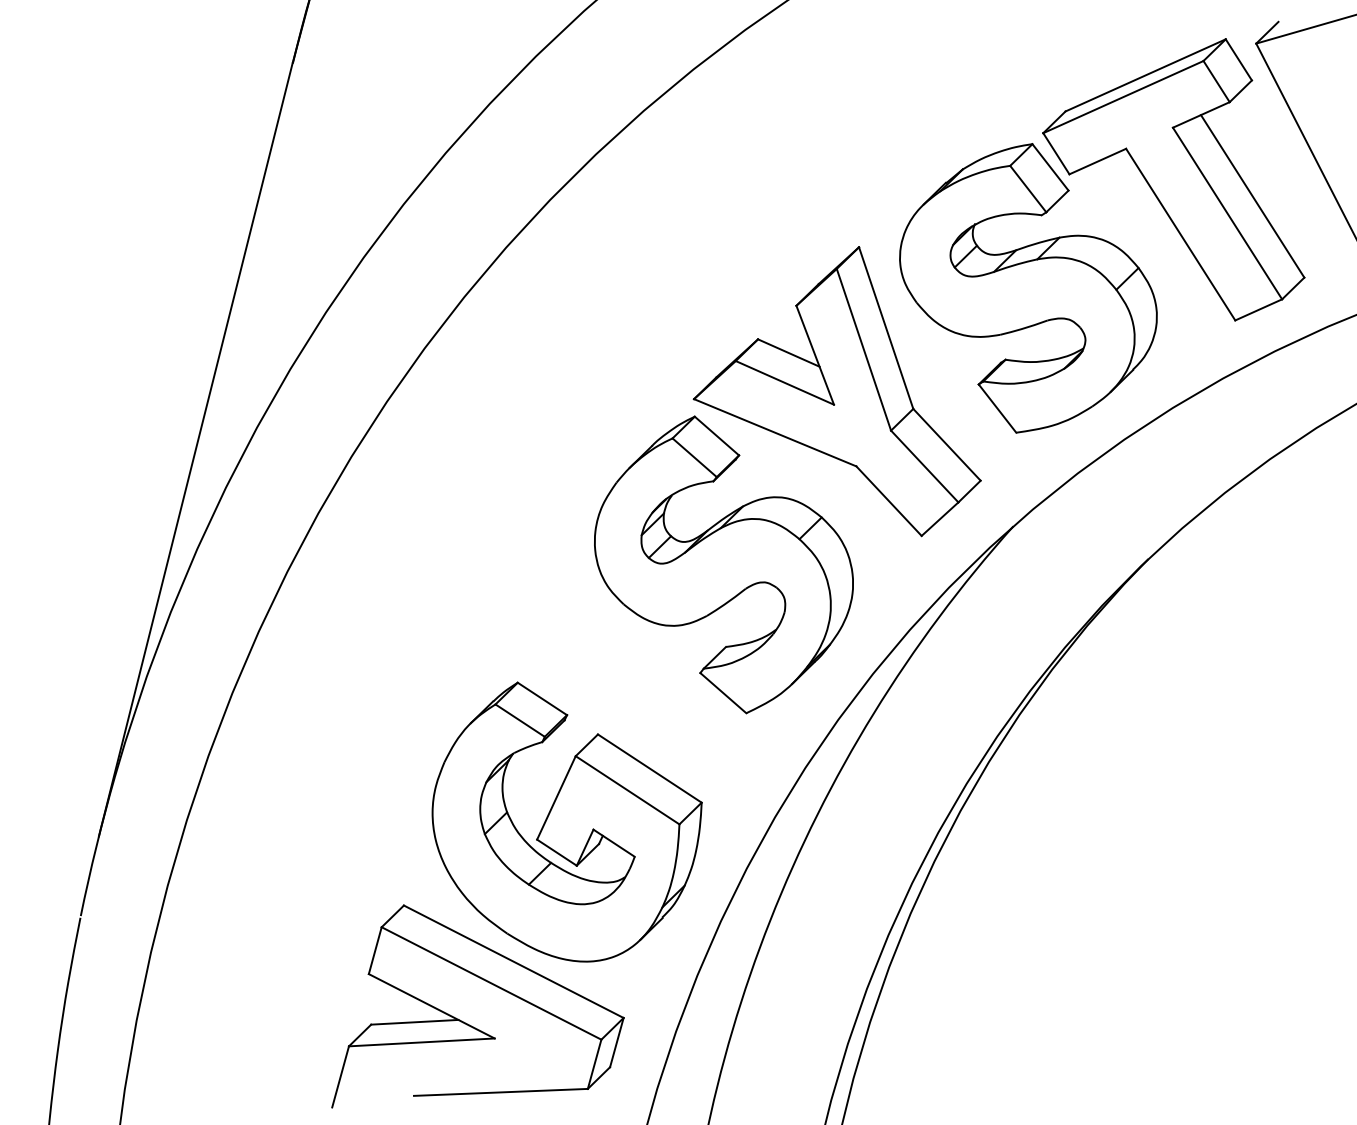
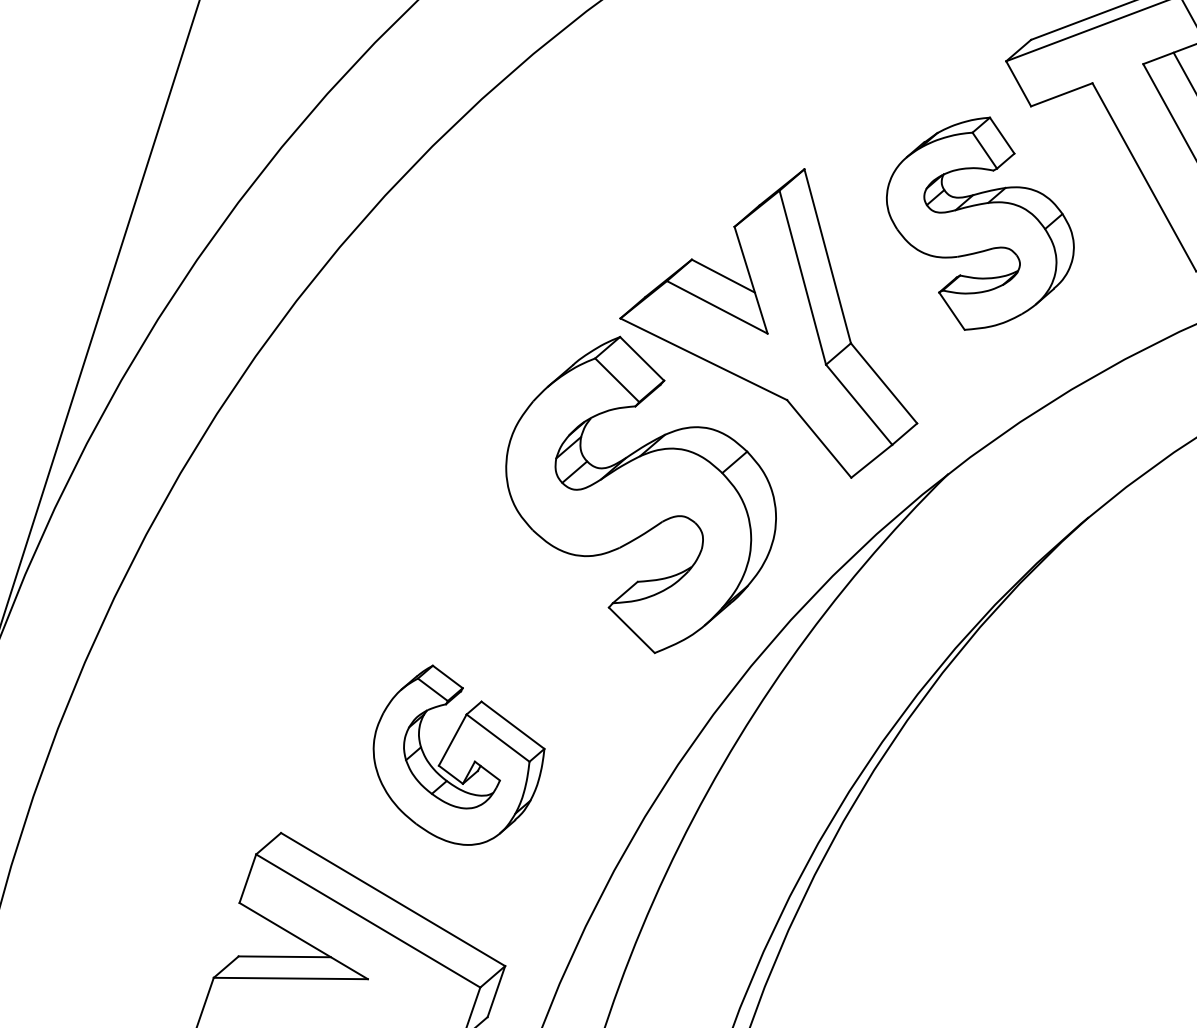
part: (1028, 288) -> (980, 224), size x0.7
part: (566, 821) -> (458, 755), size x0.6

